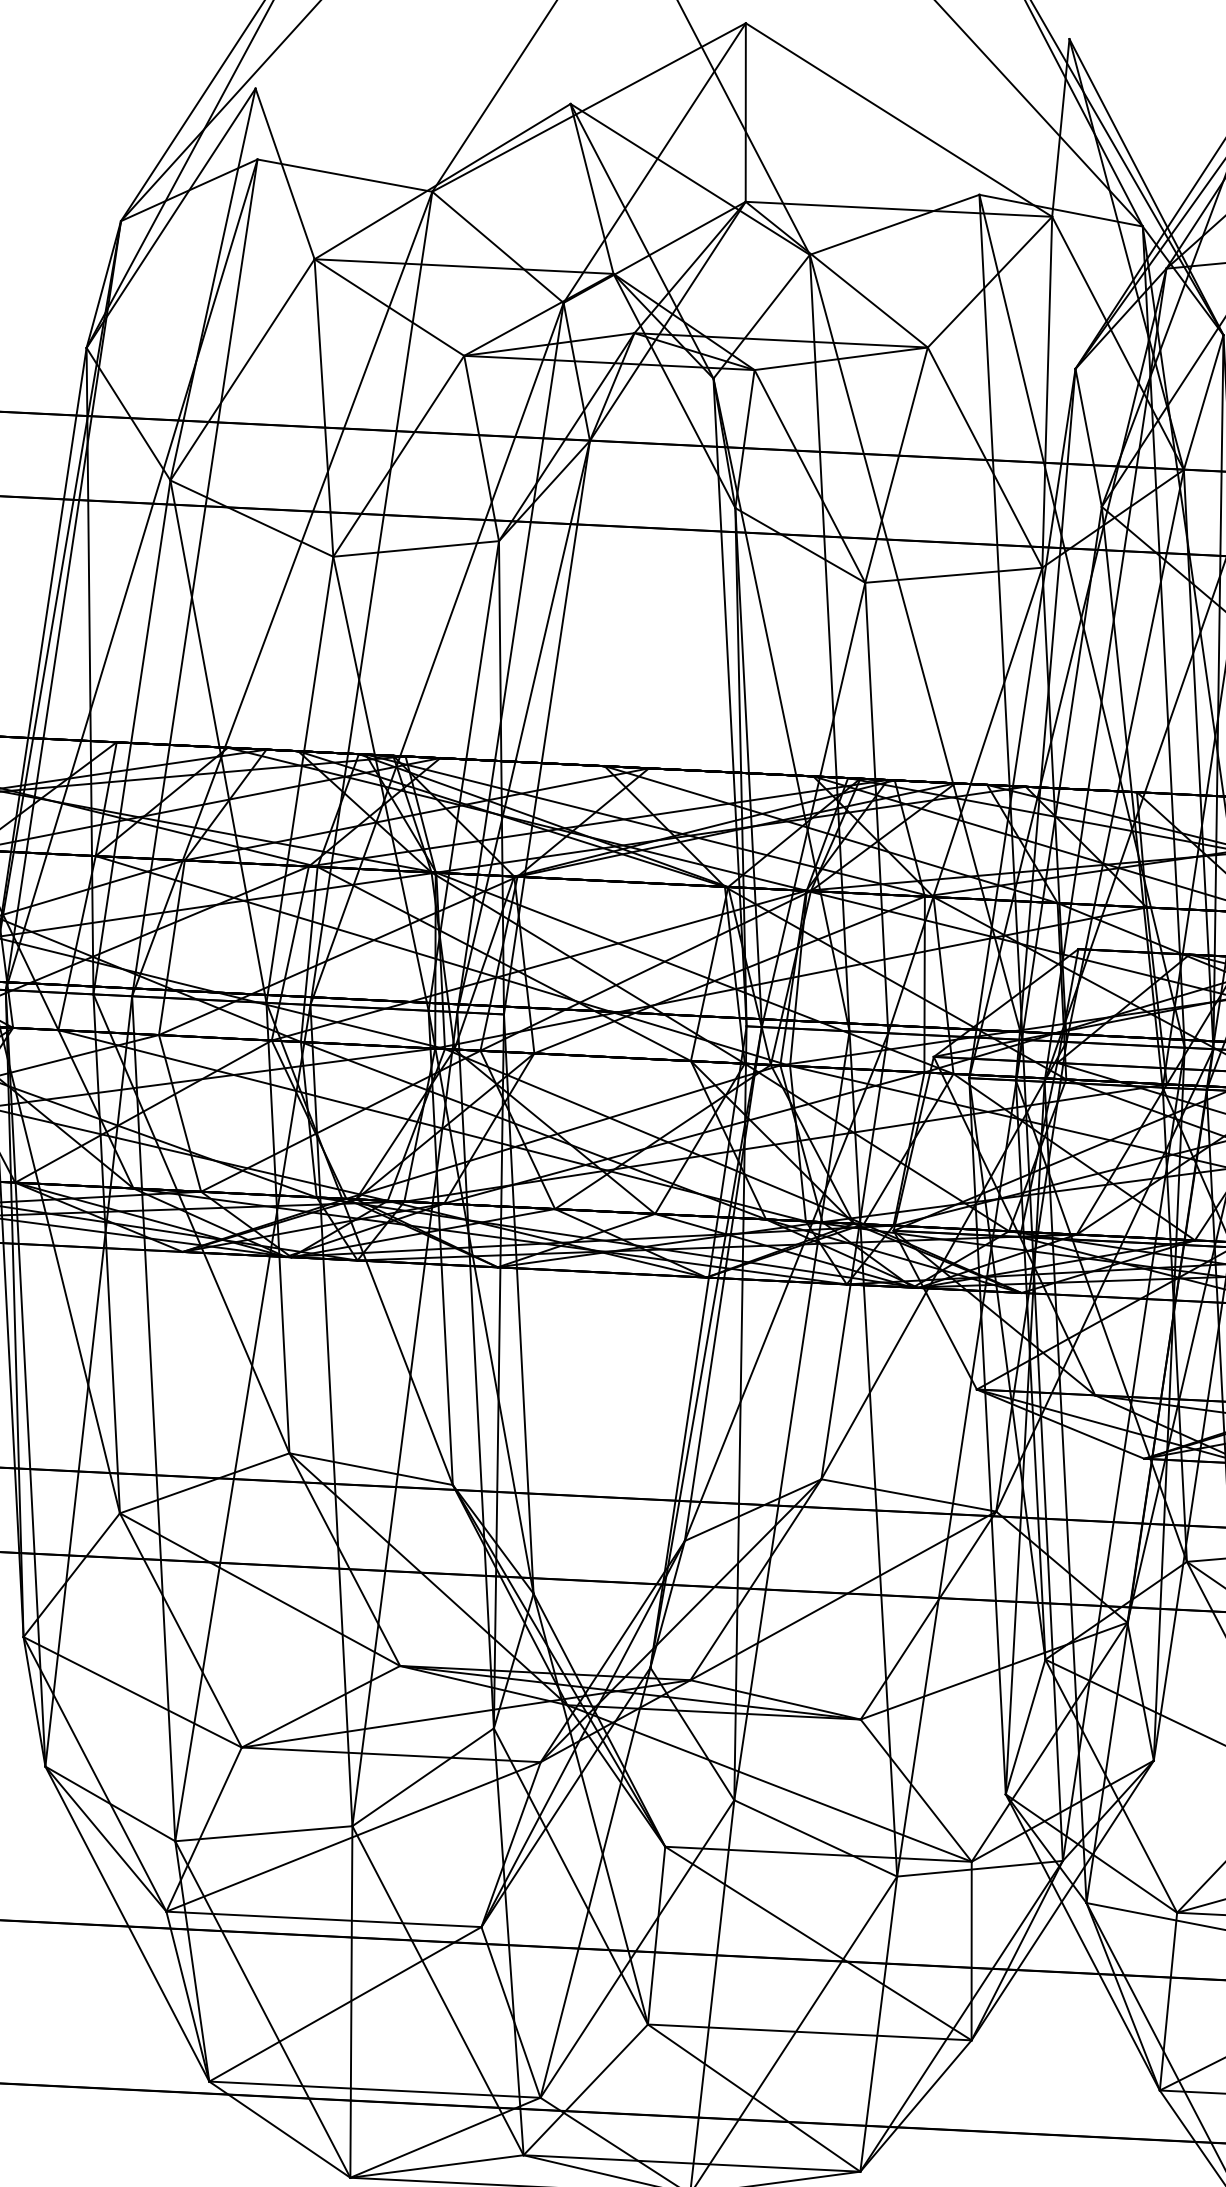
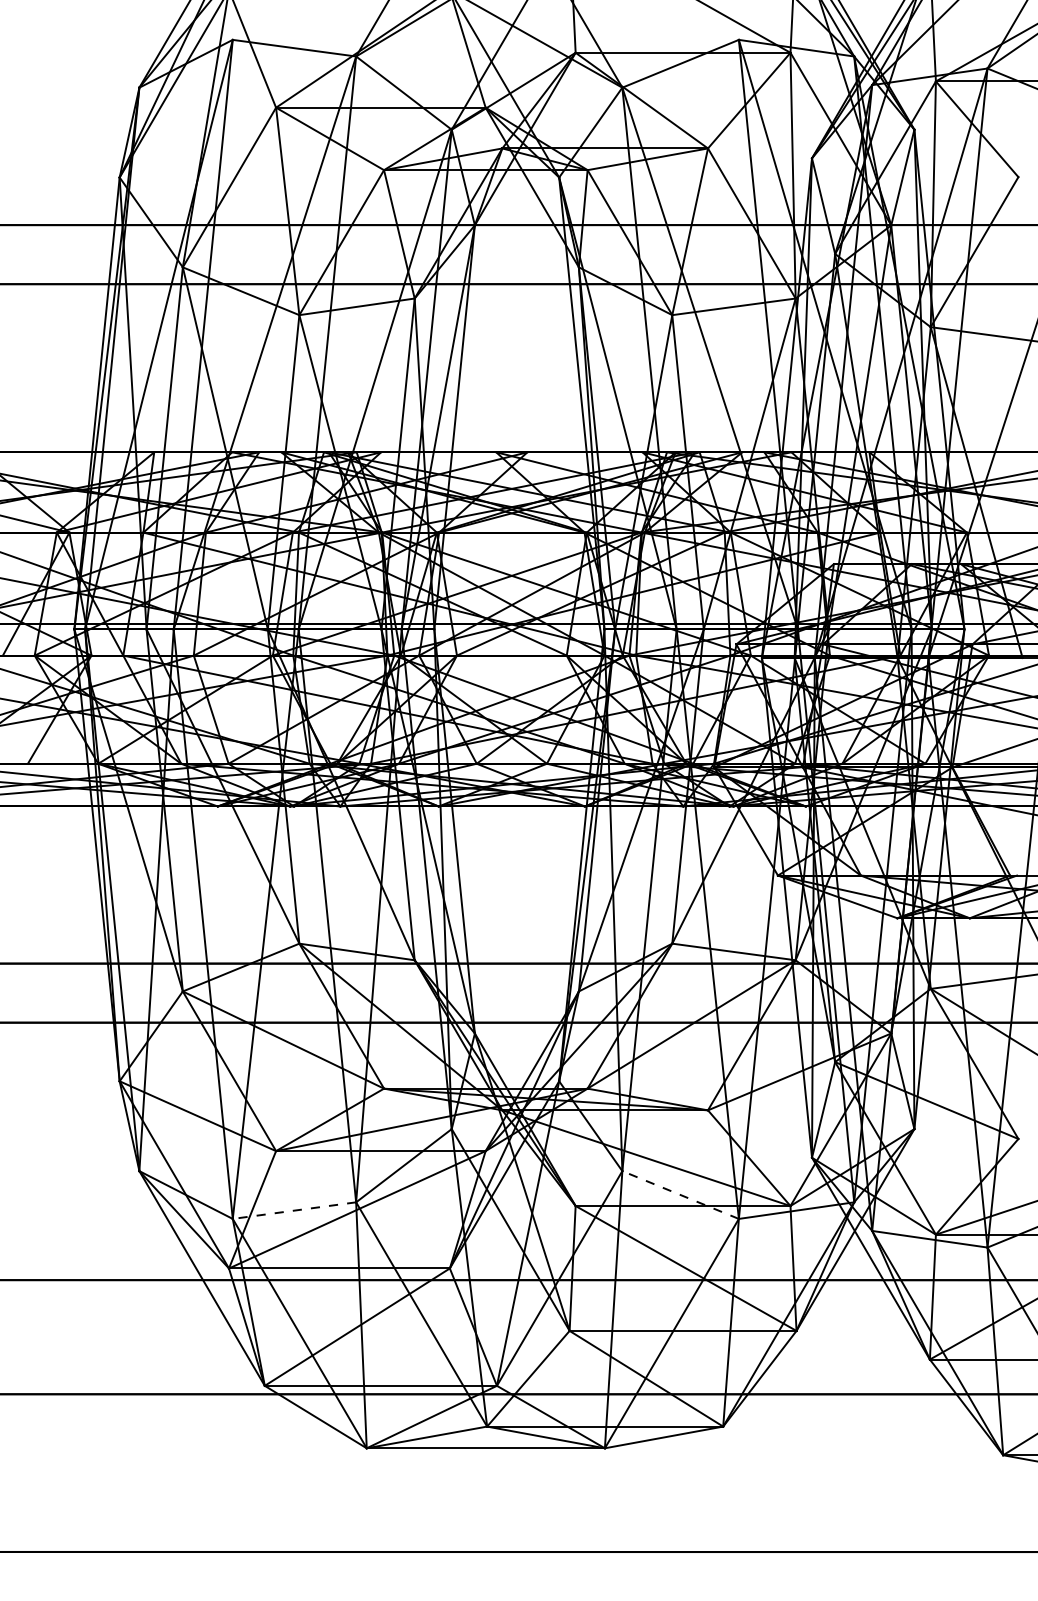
line: (262, 1833) -> (293, 1210), solid -> dashed
line: (815, 1839) -> (680, 1195), solid -> dashed

